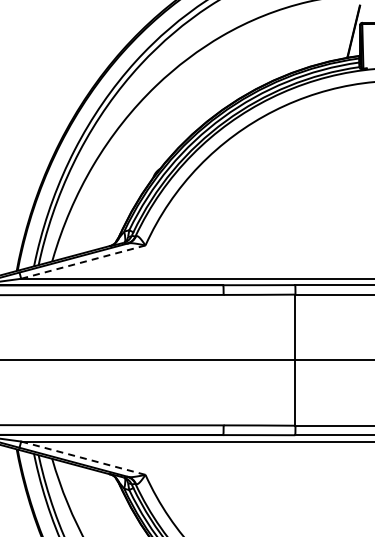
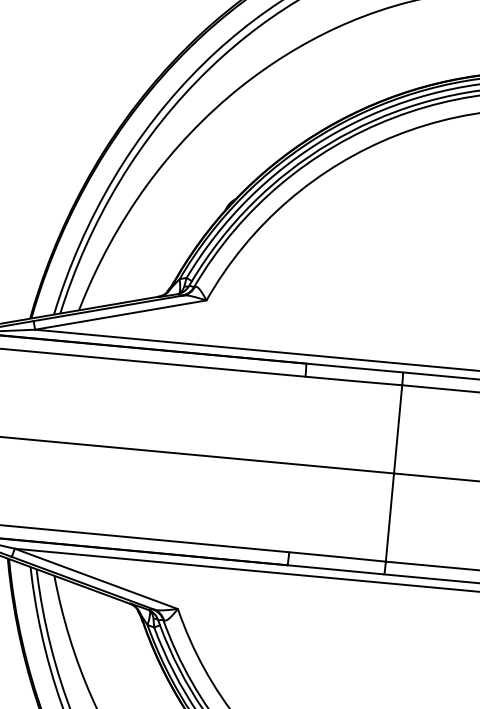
line: (82, 262) -> (119, 315), dashed -> solid
line: (83, 458) -> (96, 579), dashed -> solid

